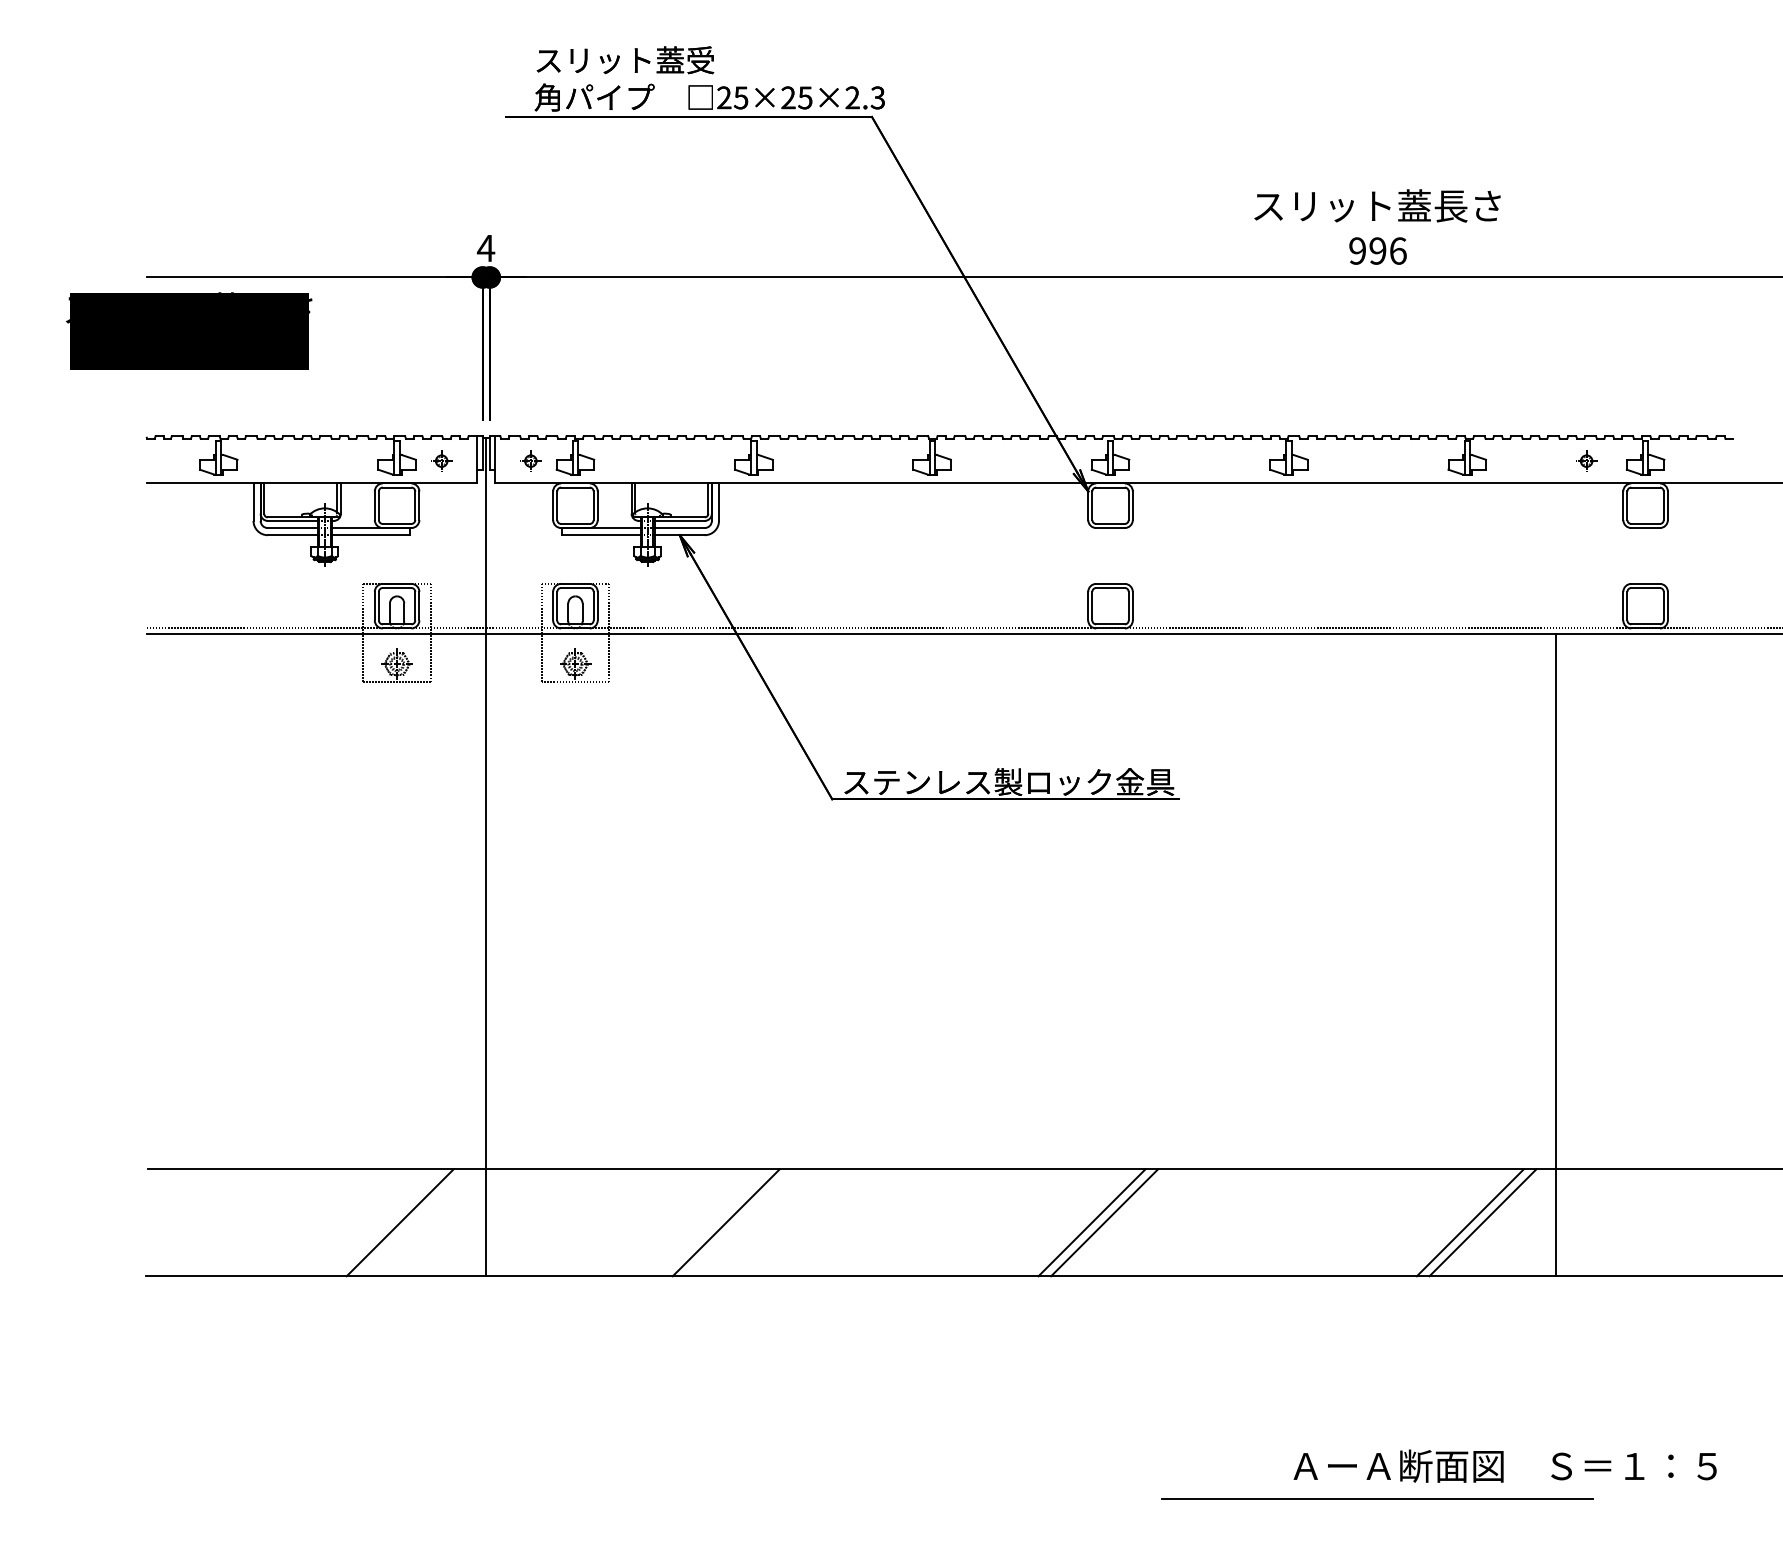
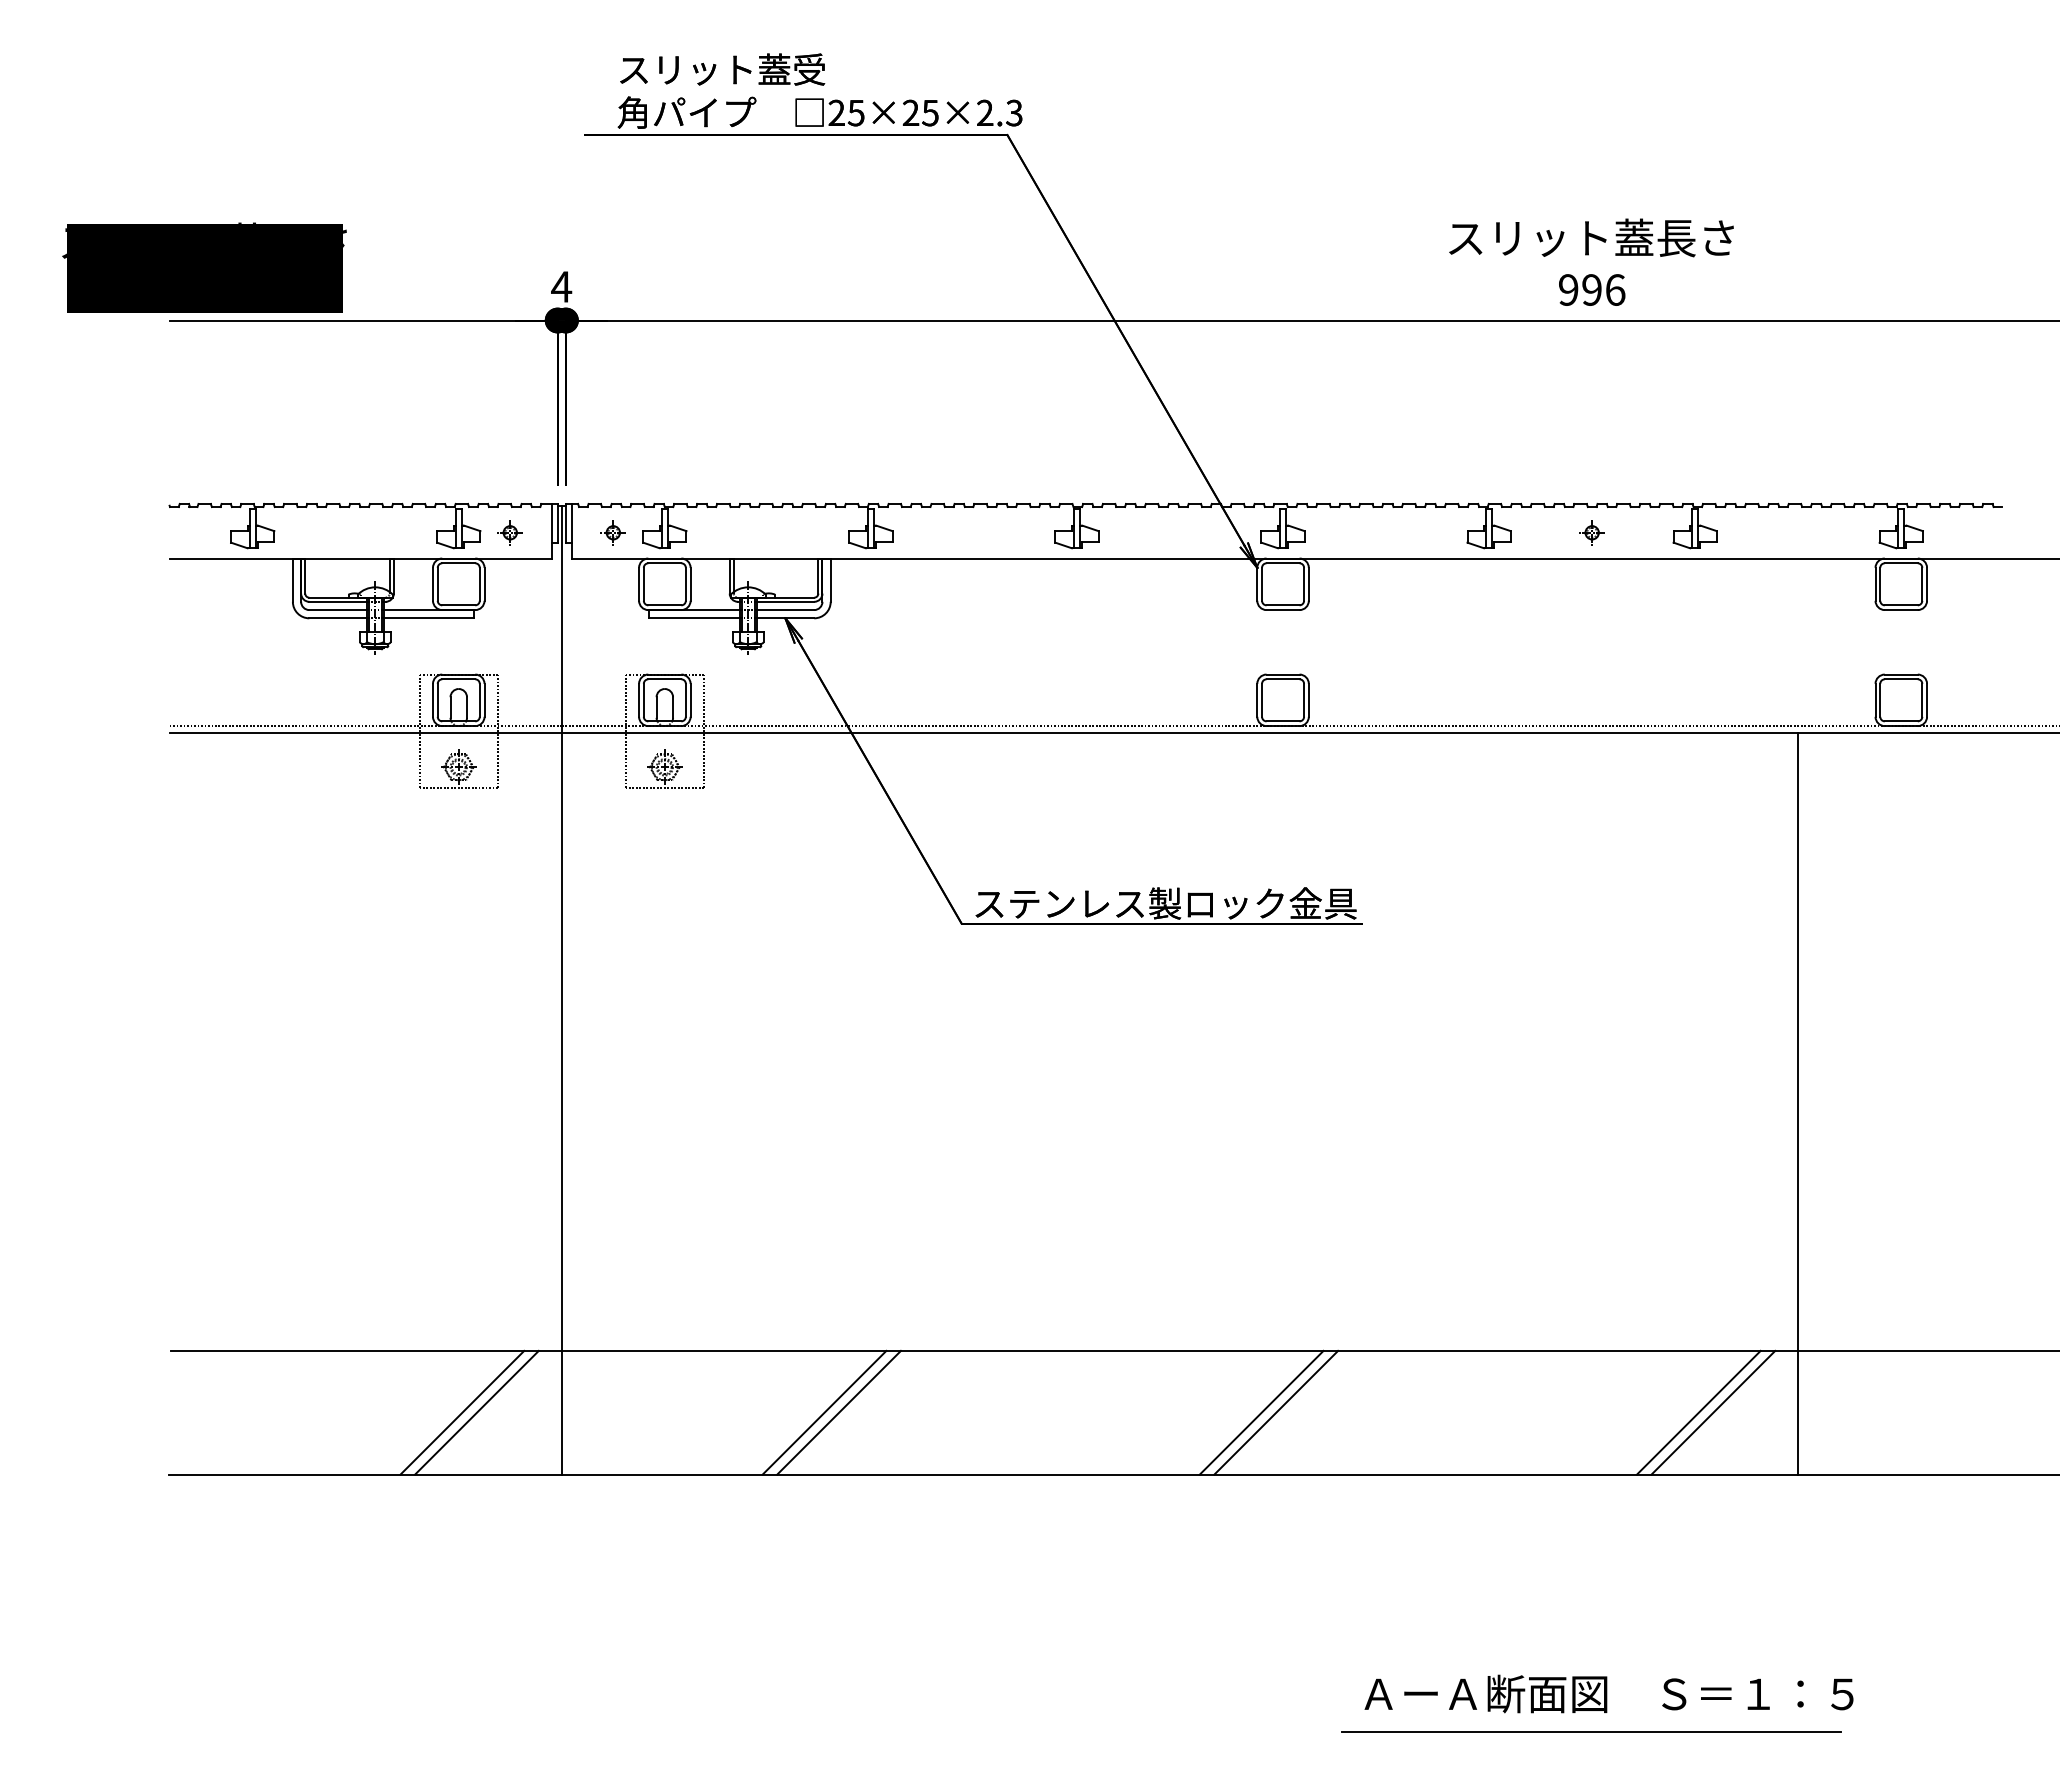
text: (189, 331) -> (204, 267), moved
part: (1586, 460) -> (1591, 532), moved
line: (412, 1222) -> (476, 1412), added
line: (713, 1222) -> (824, 1412), added
text: (1504, 1465) -> (1608, 1693), moved

